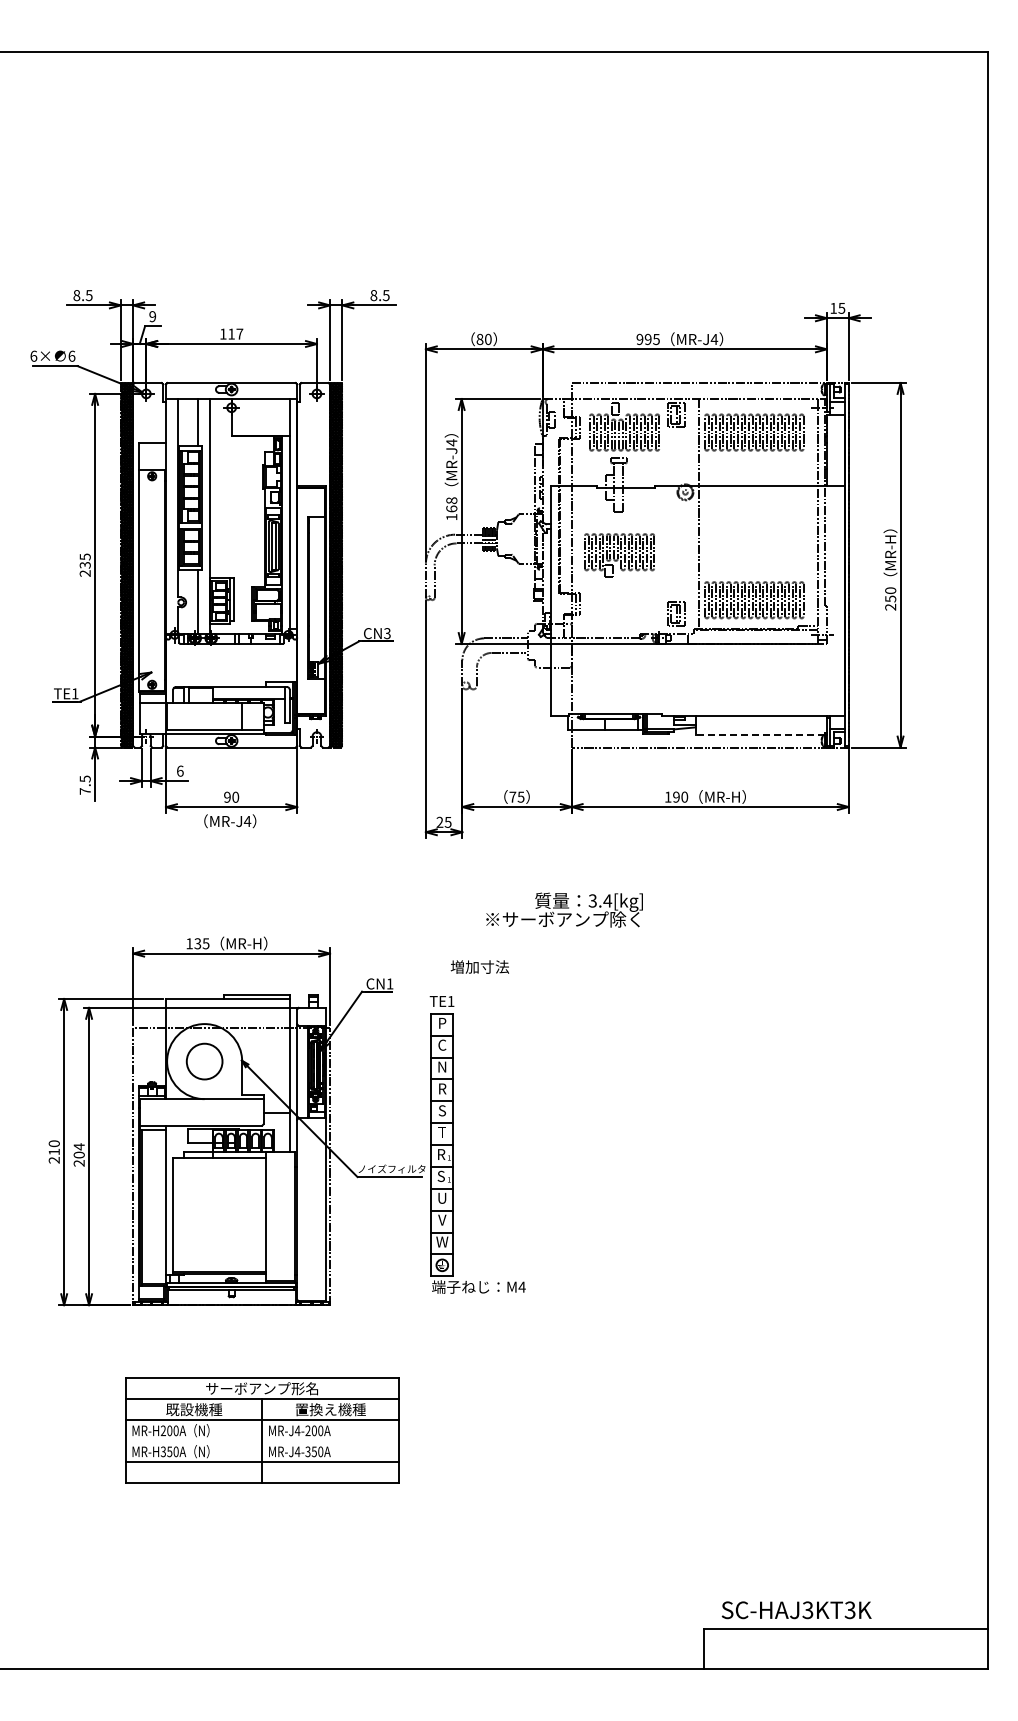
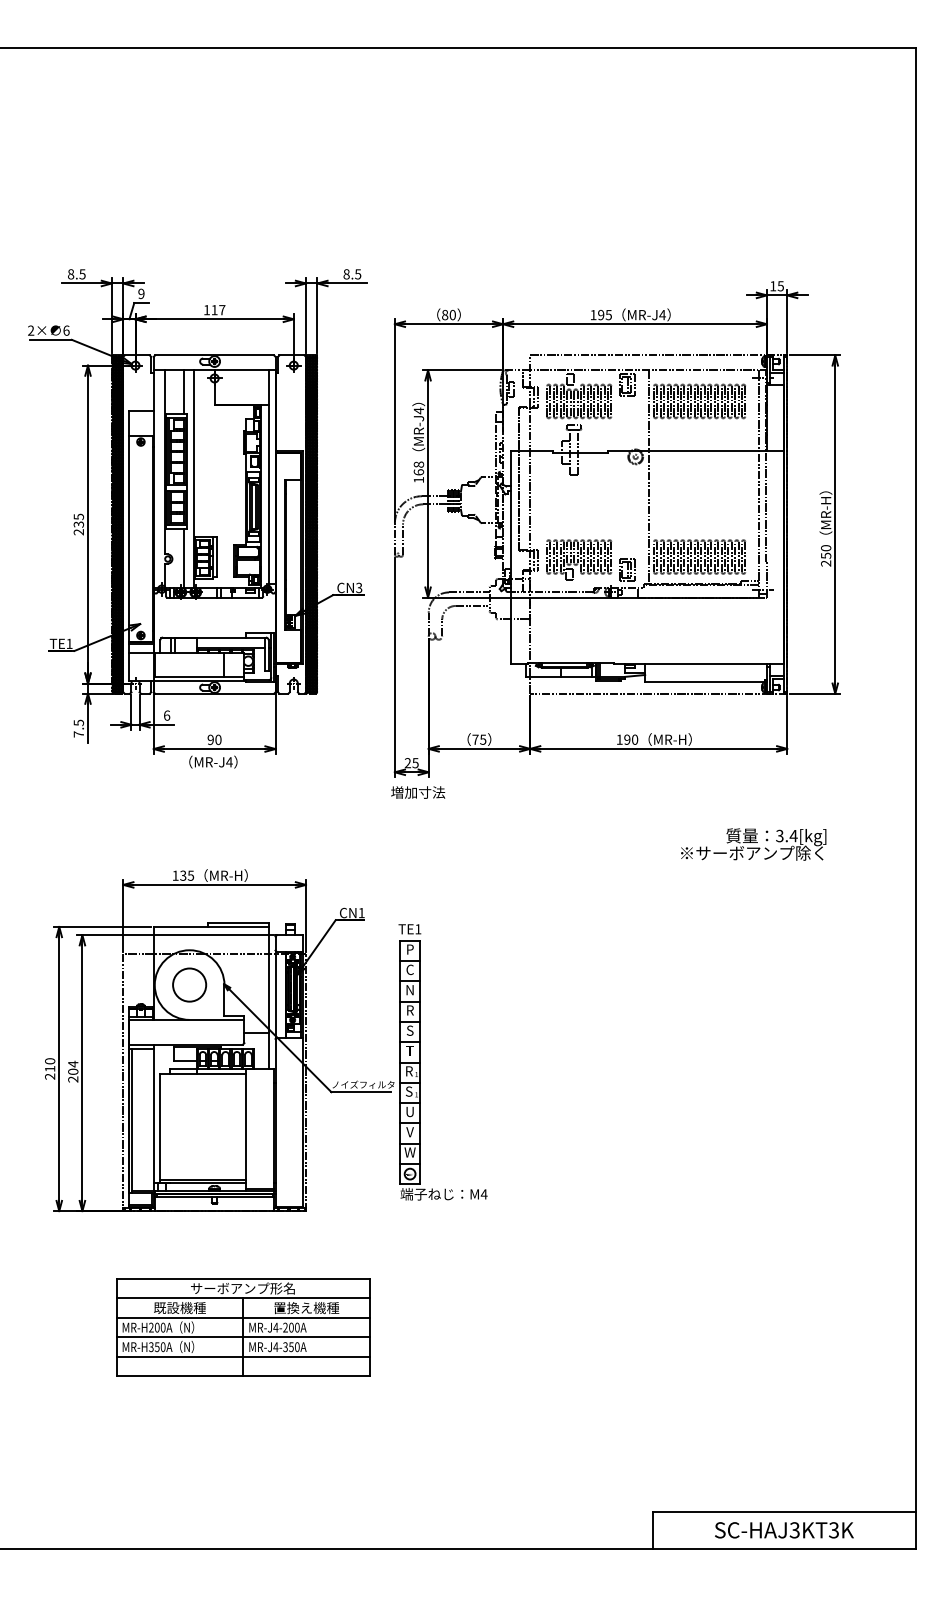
text: (639, 339) -> (593, 315), 995 -> 195
text: (33, 355) -> (30, 329), 6× -> 2×
part: (619, 555) -> (579, 560), moved
line: (759, 735) -> (704, 682), dashed -> solid
text: (564, 909) -> (753, 843), moved
text: (479, 966) -> (417, 792), moved
line: (261, 1441) -> (242, 1337), added
text: (796, 1610) -> (784, 1530), moved

